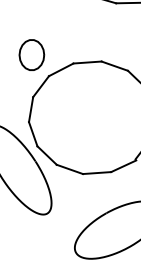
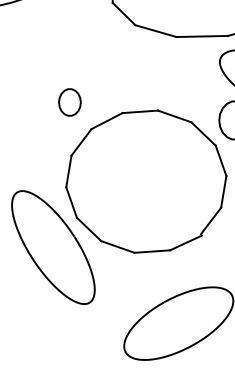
part: (31, 55) -> (69, 102), size x0.7

